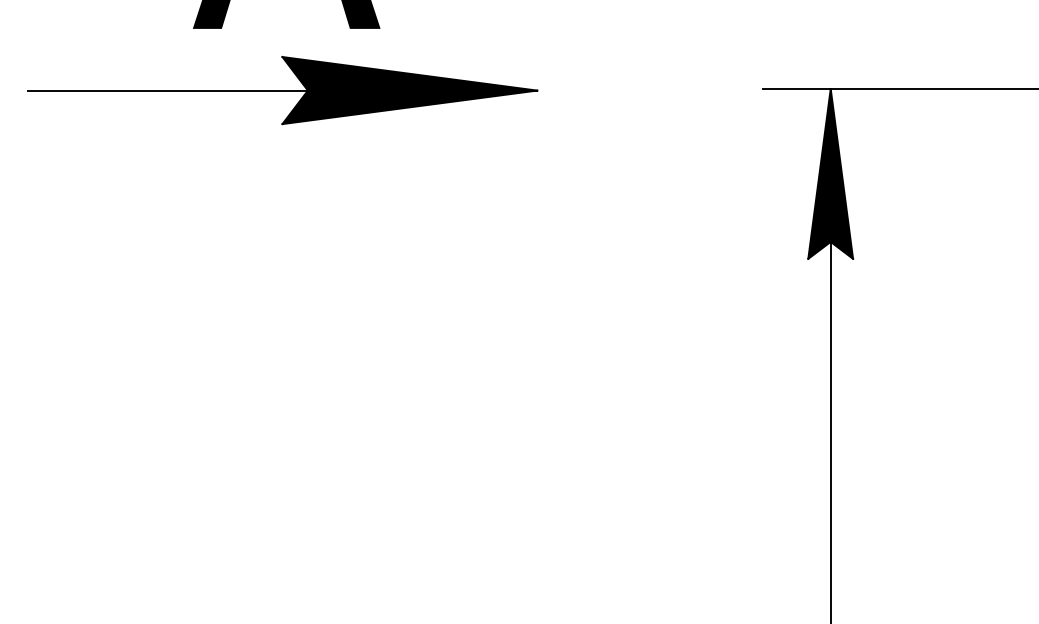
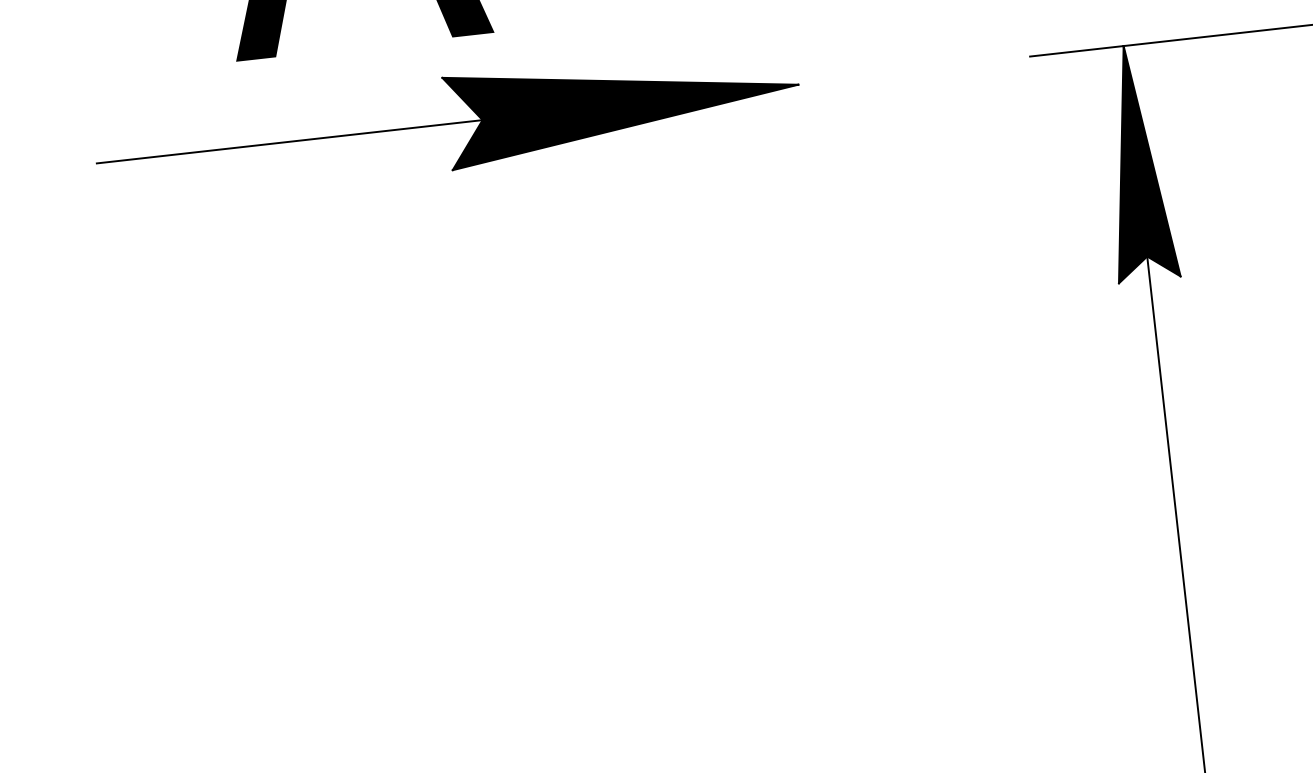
part: (282, 90) -> (447, 123), moved

